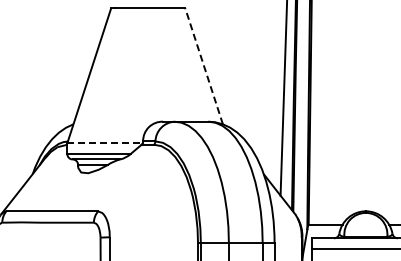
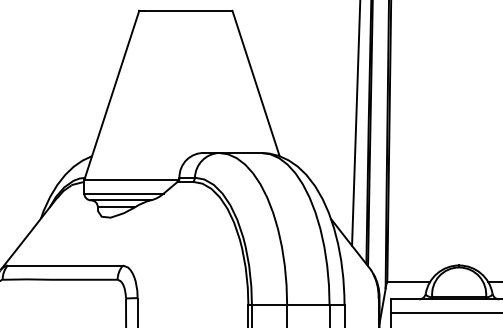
line: (204, 66) -> (256, 83), dashed -> solid
line: (105, 143) -> (132, 180), dashed -> solid

